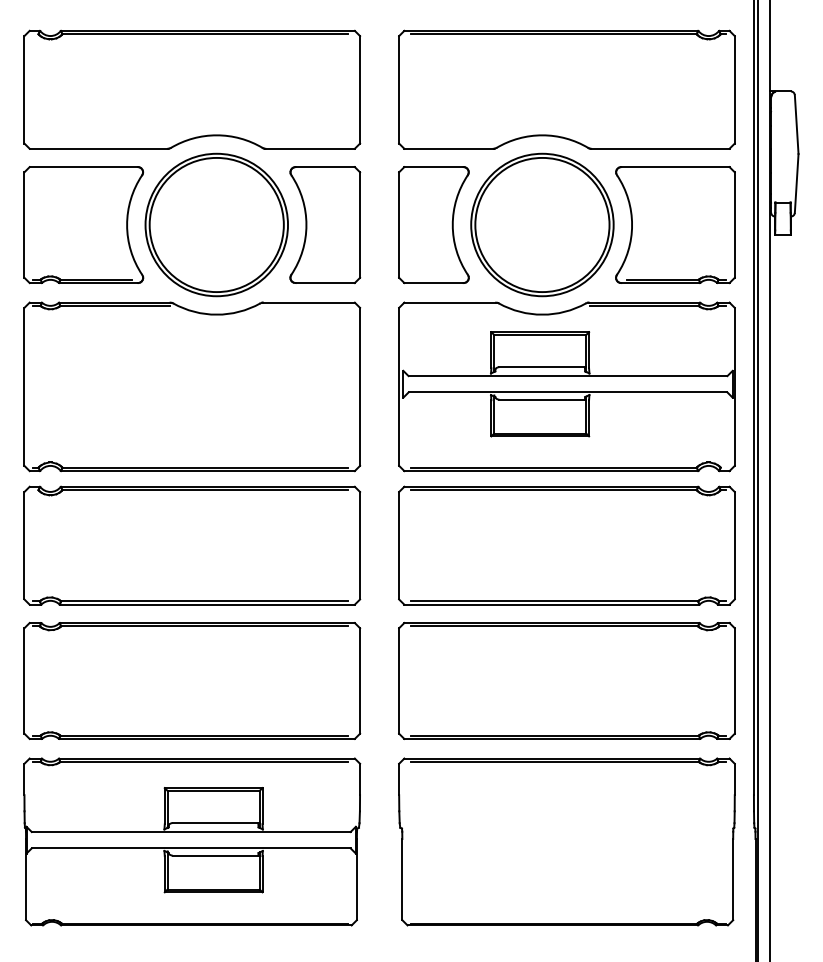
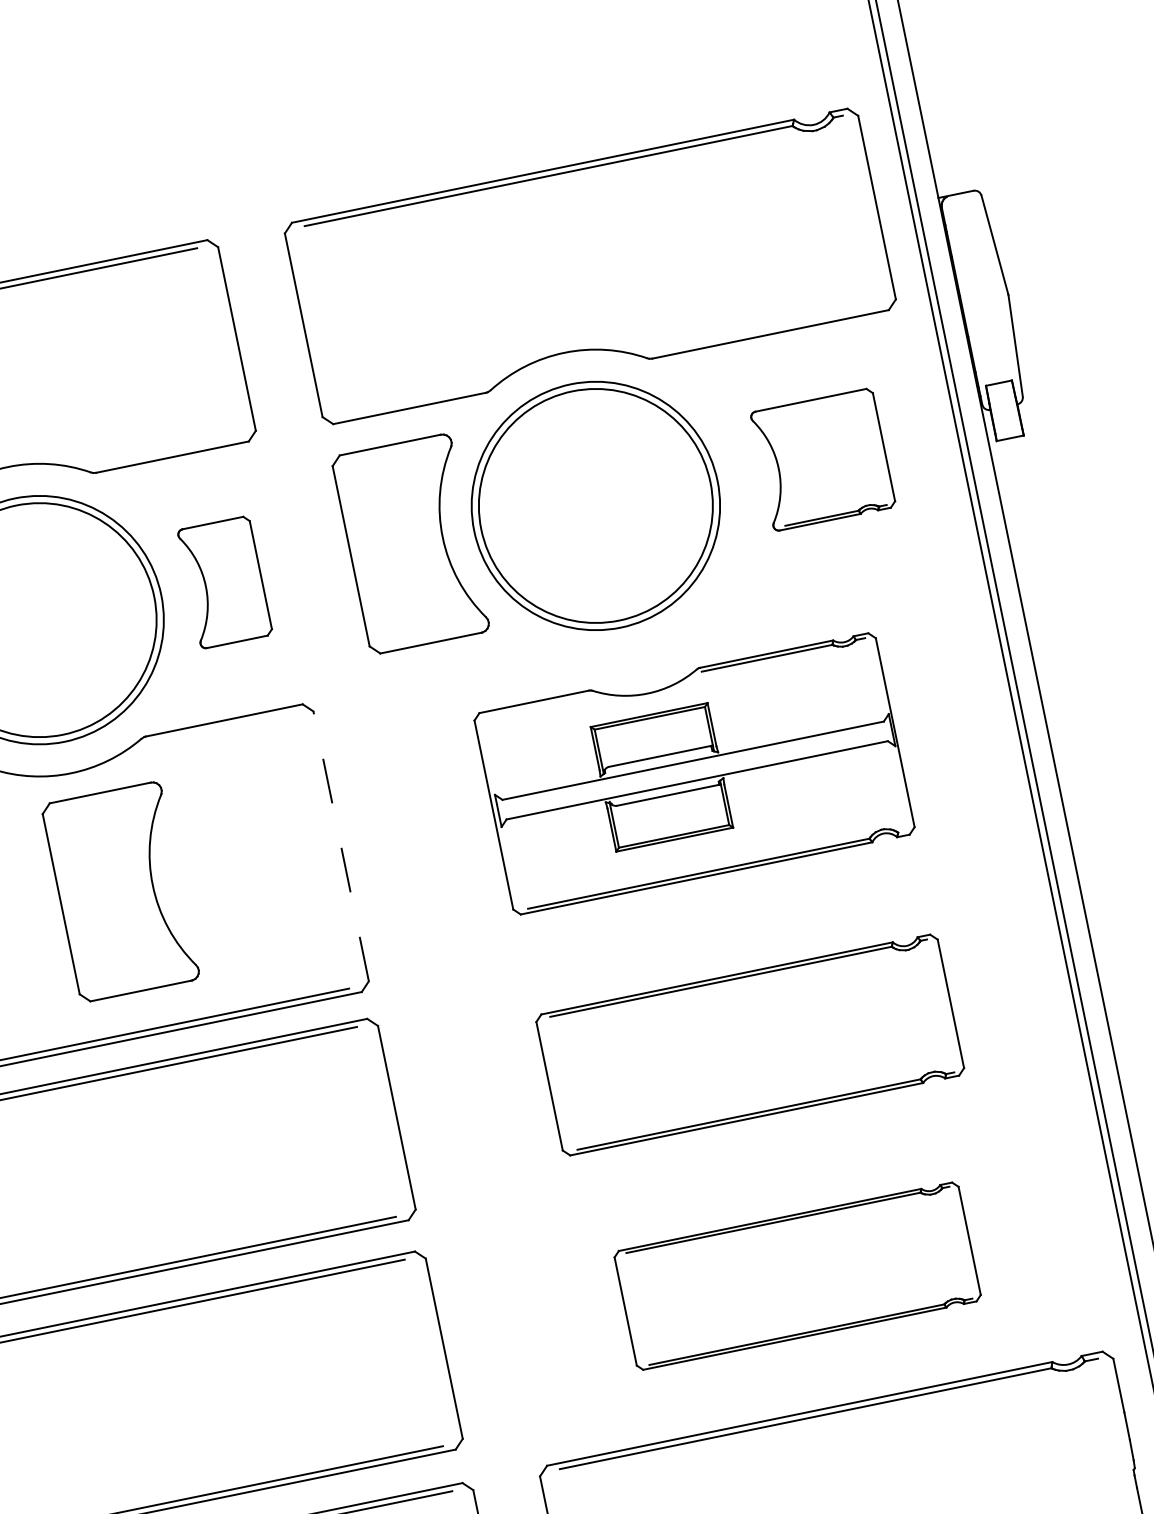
part: (325, 225) -> (225, 582), size x0.6
part: (675, 225) -> (823, 460), size x0.6
line: (360, 386) -> (341, 845), solid -> dashed
part: (566, 386) -> (693, 773), size x0.7
part: (230, 387) -> (120, 892), added
part: (566, 545) -> (749, 1044), size x0.7
part: (566, 680) -> (796, 1275), size x0.6

